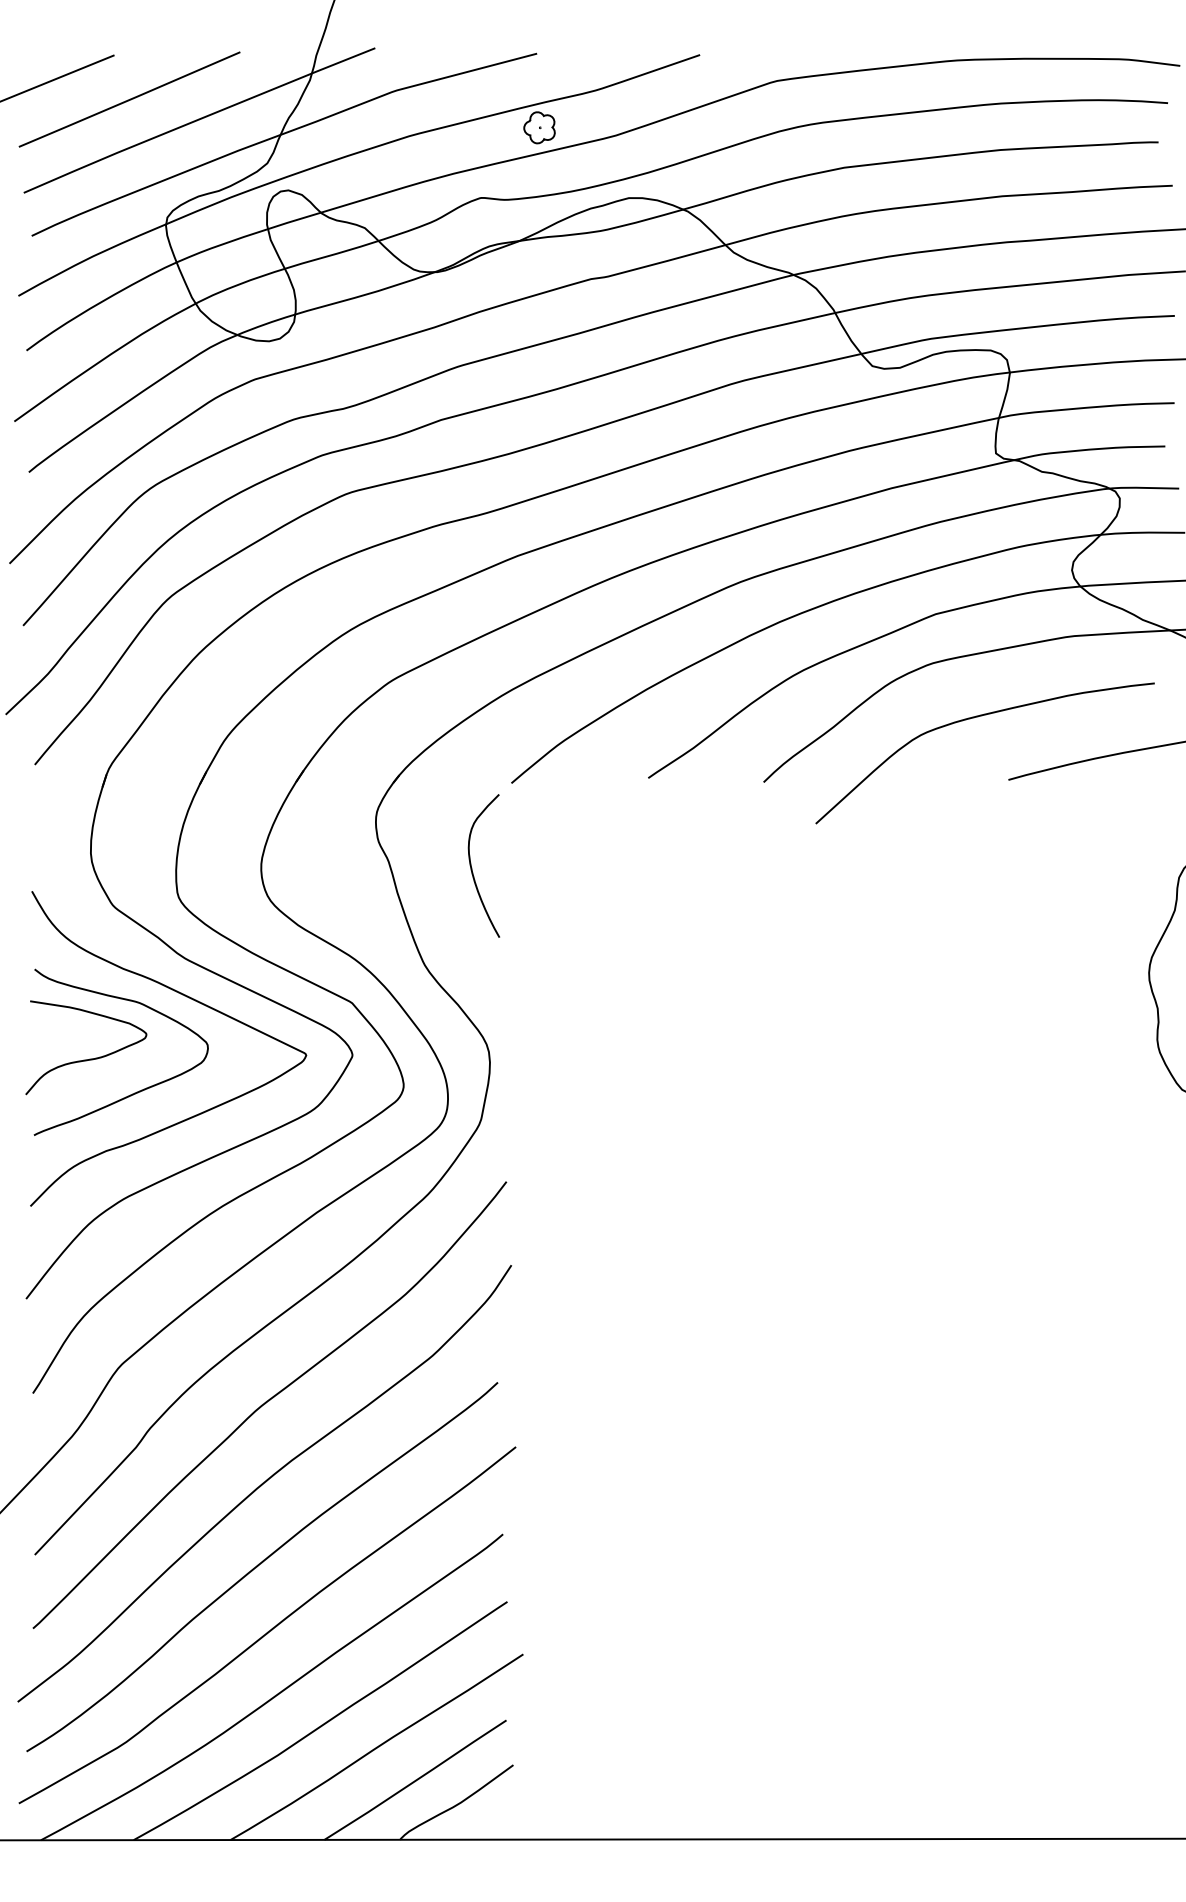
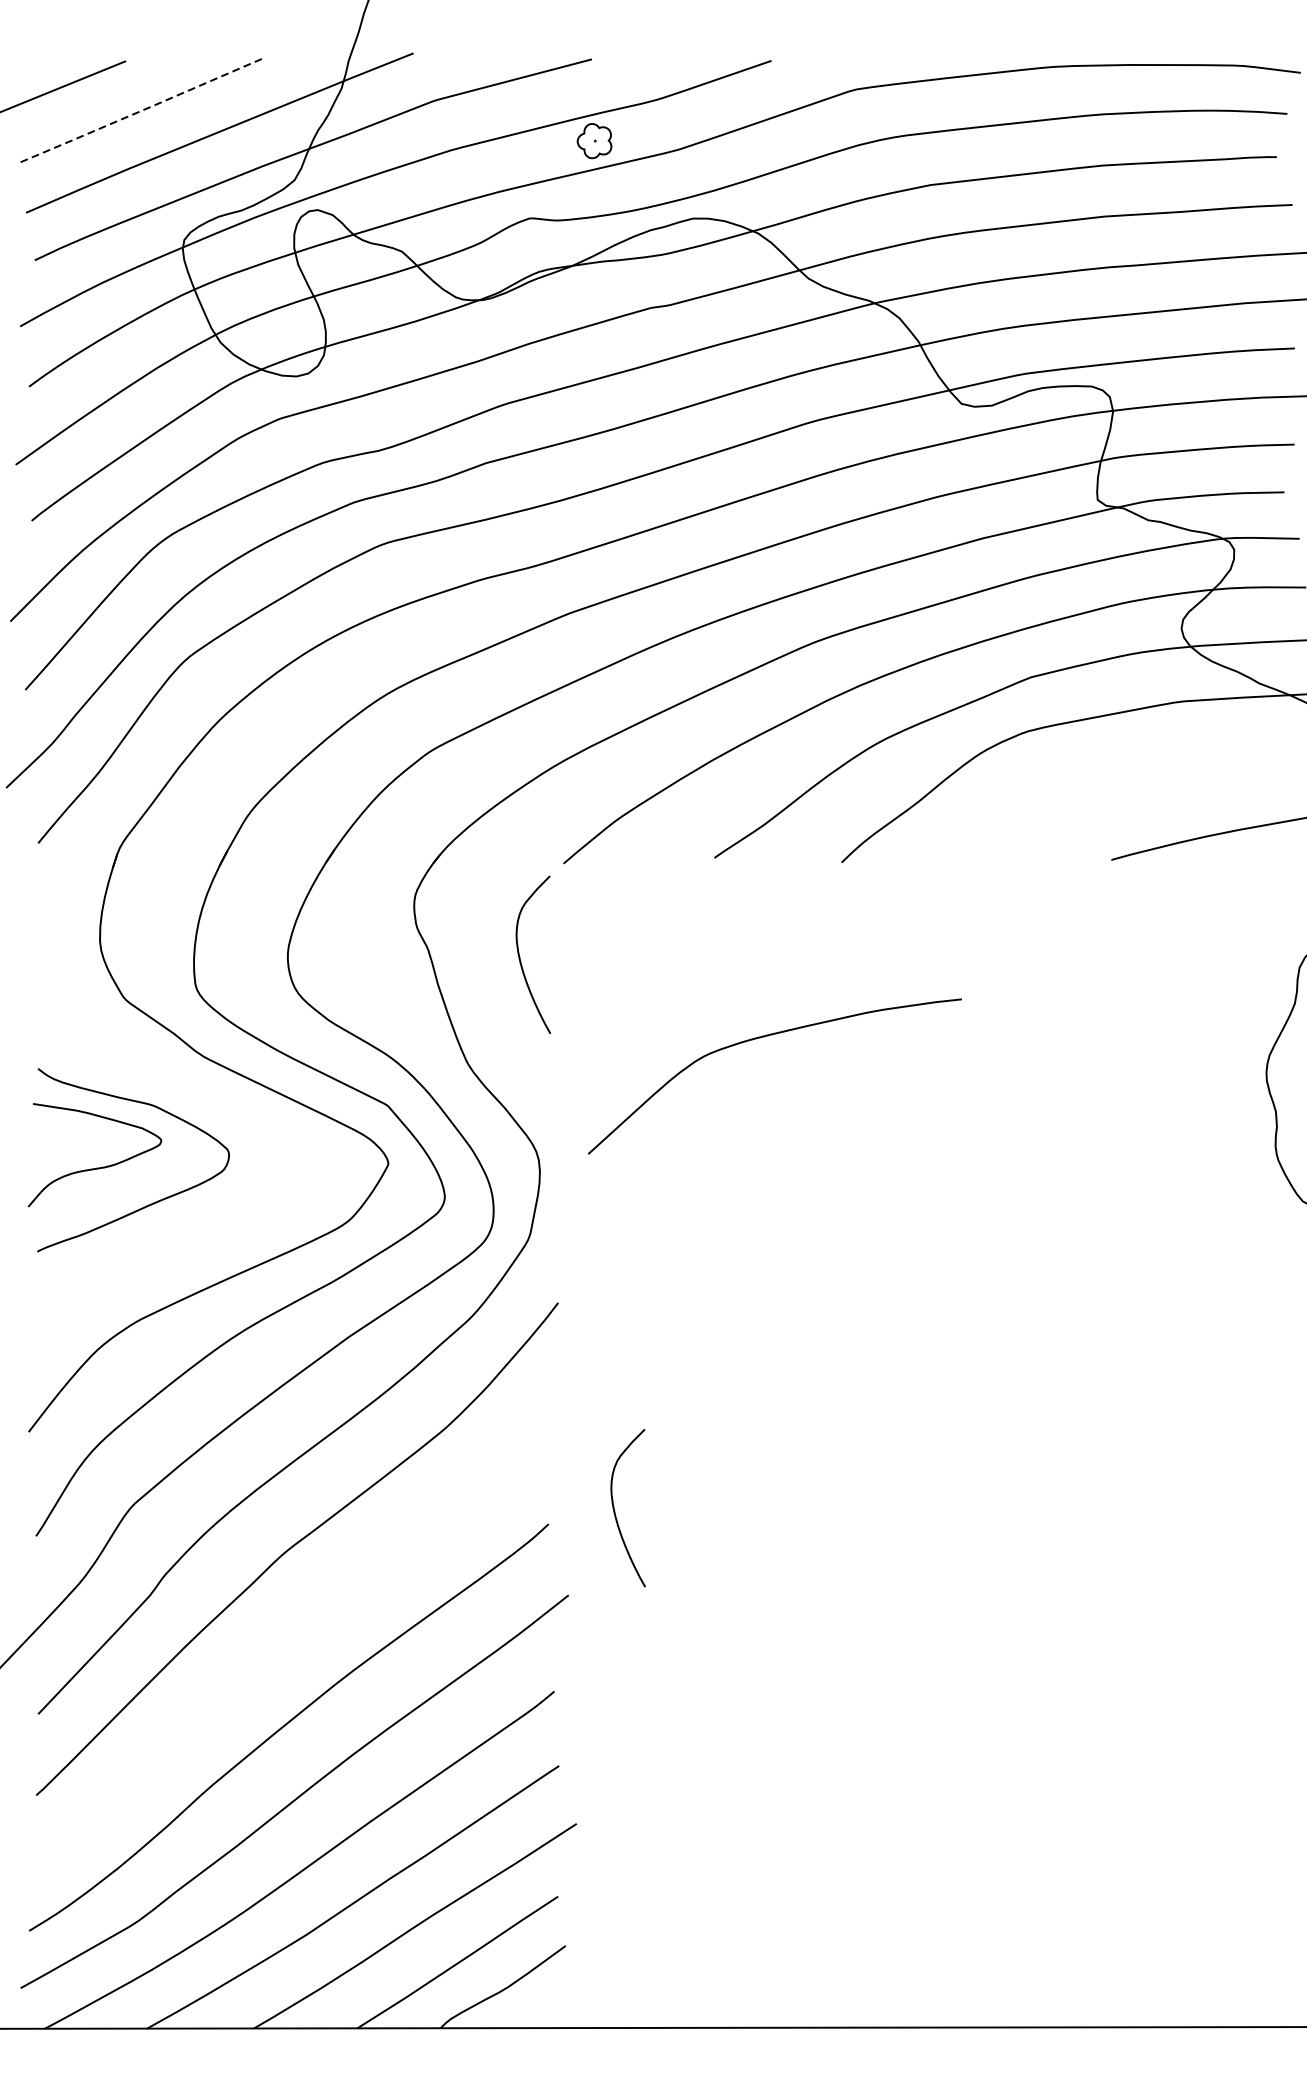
line: (129, 100) -> (142, 110), solid -> dashed
curve: (974, 718) -> (763, 1038), moved
curve: (188, 998) -> (207, 1100), removed
curve: (558, 1369) -> (615, 1509), added
curve: (264, 1483) -> (291, 1635), removed

